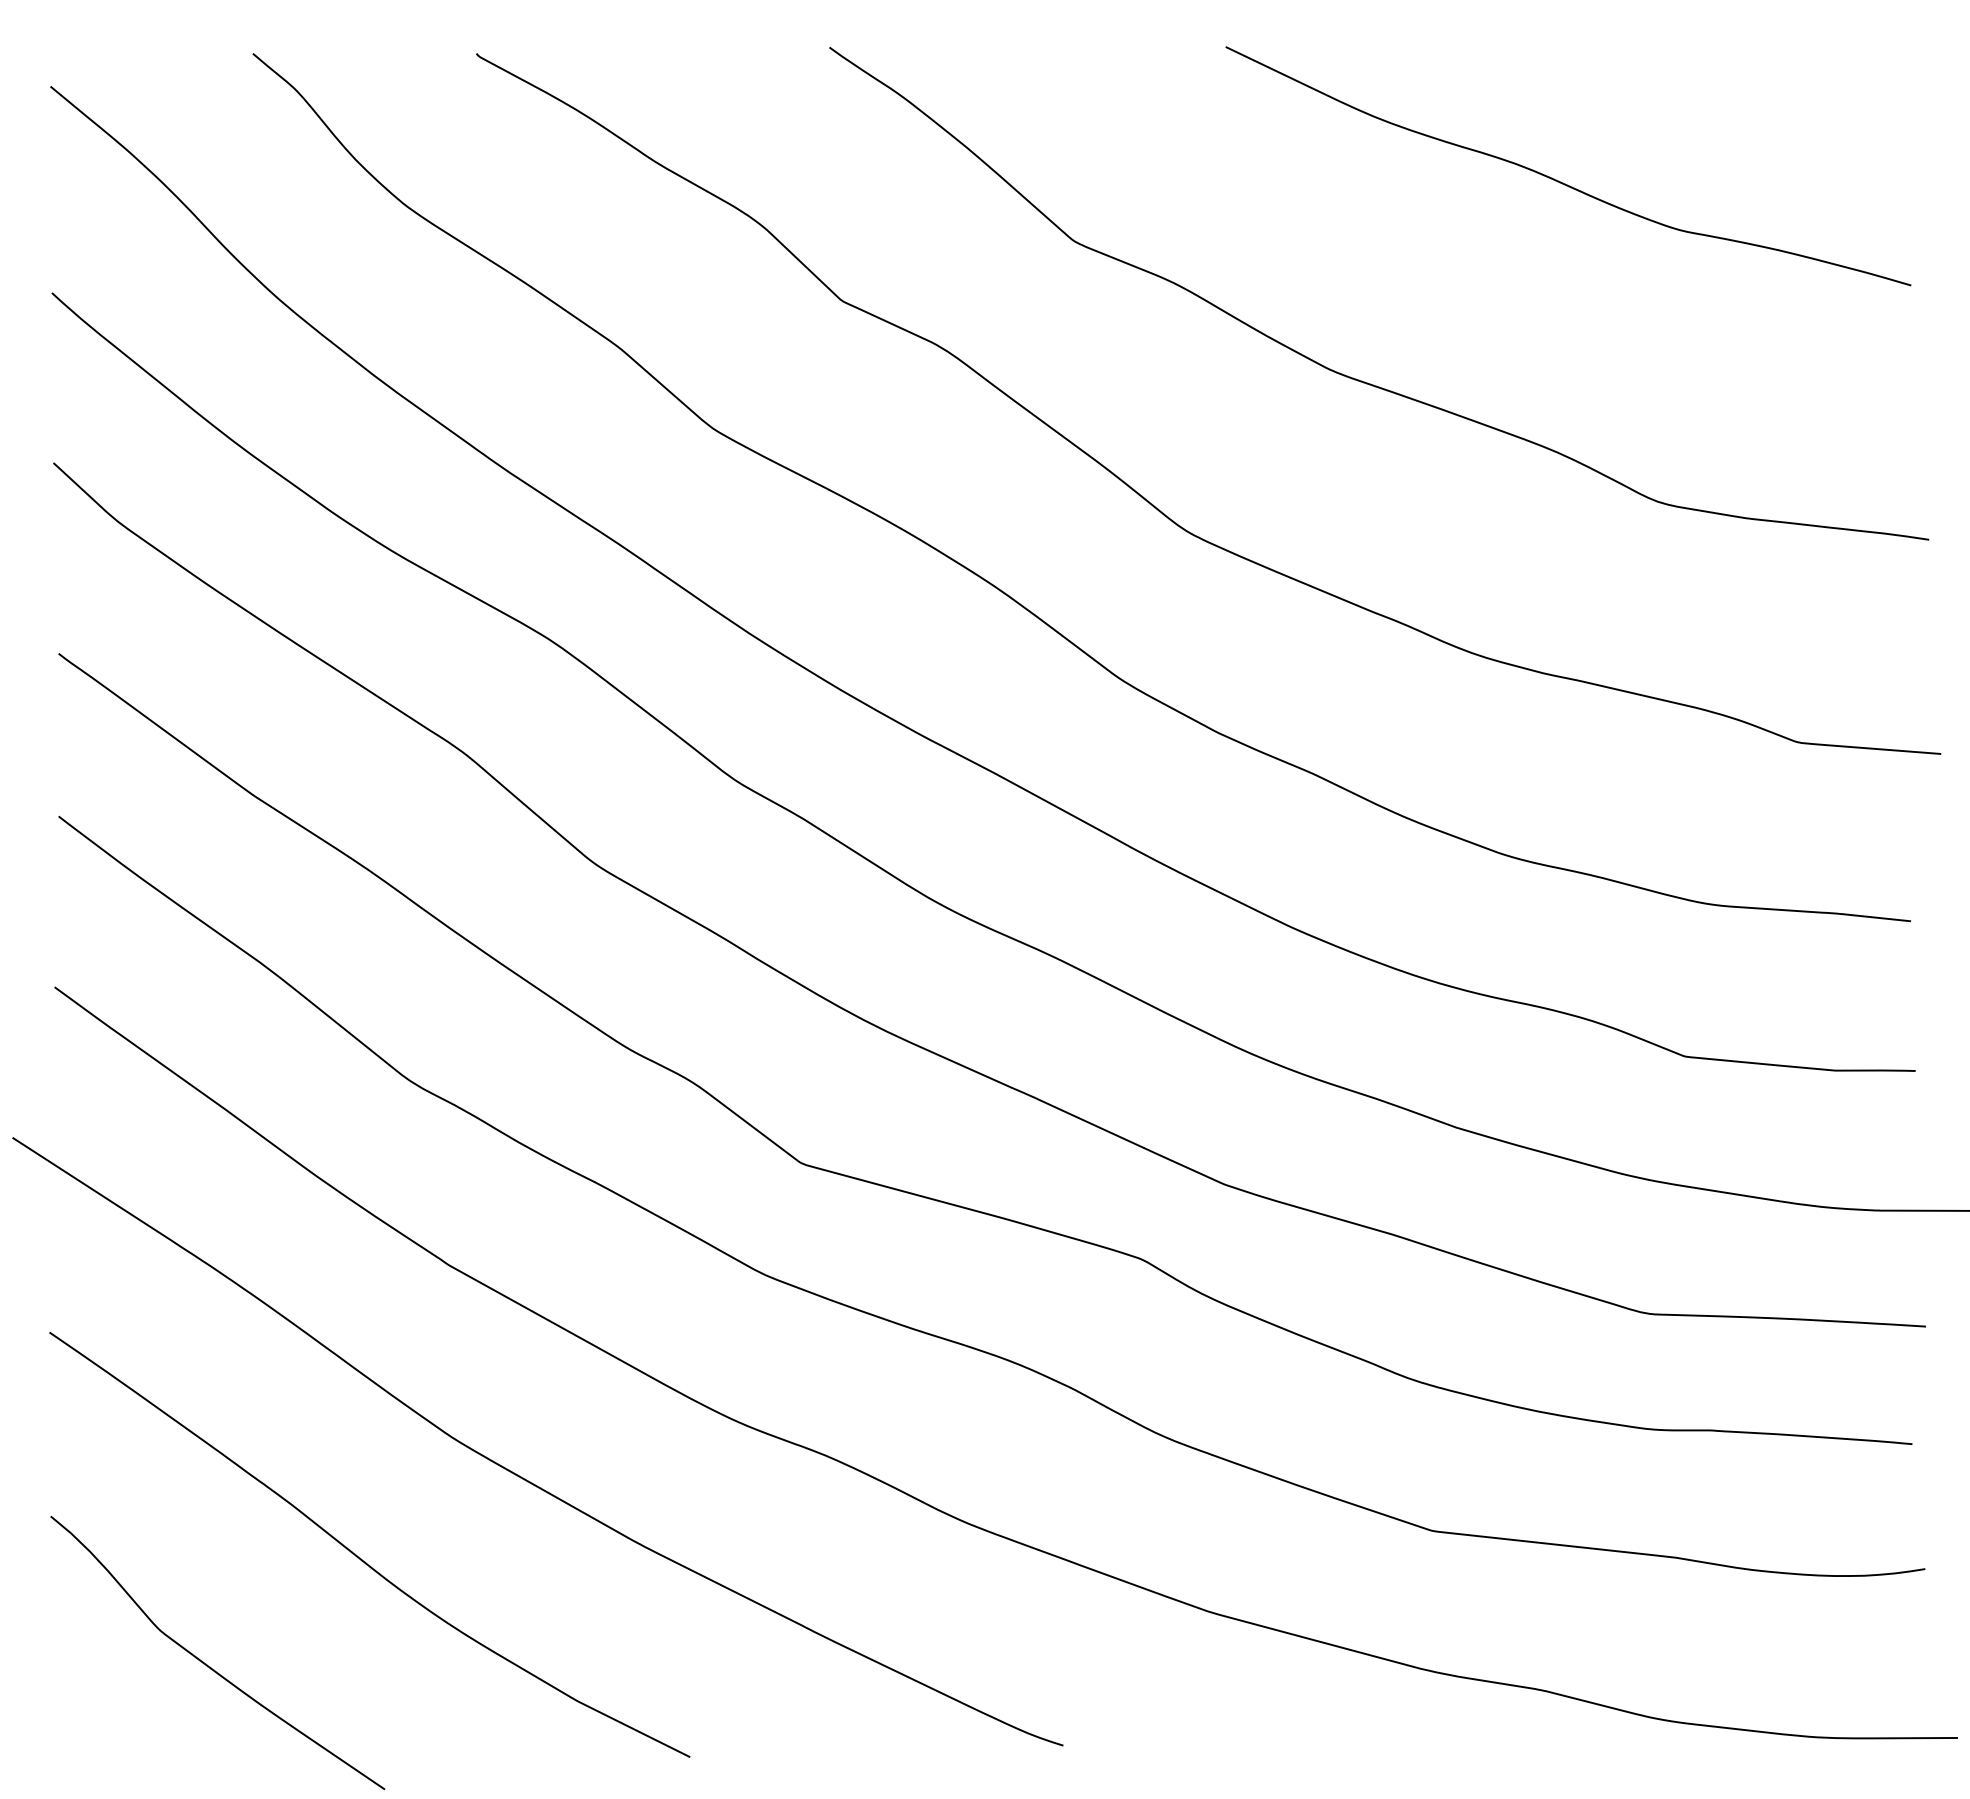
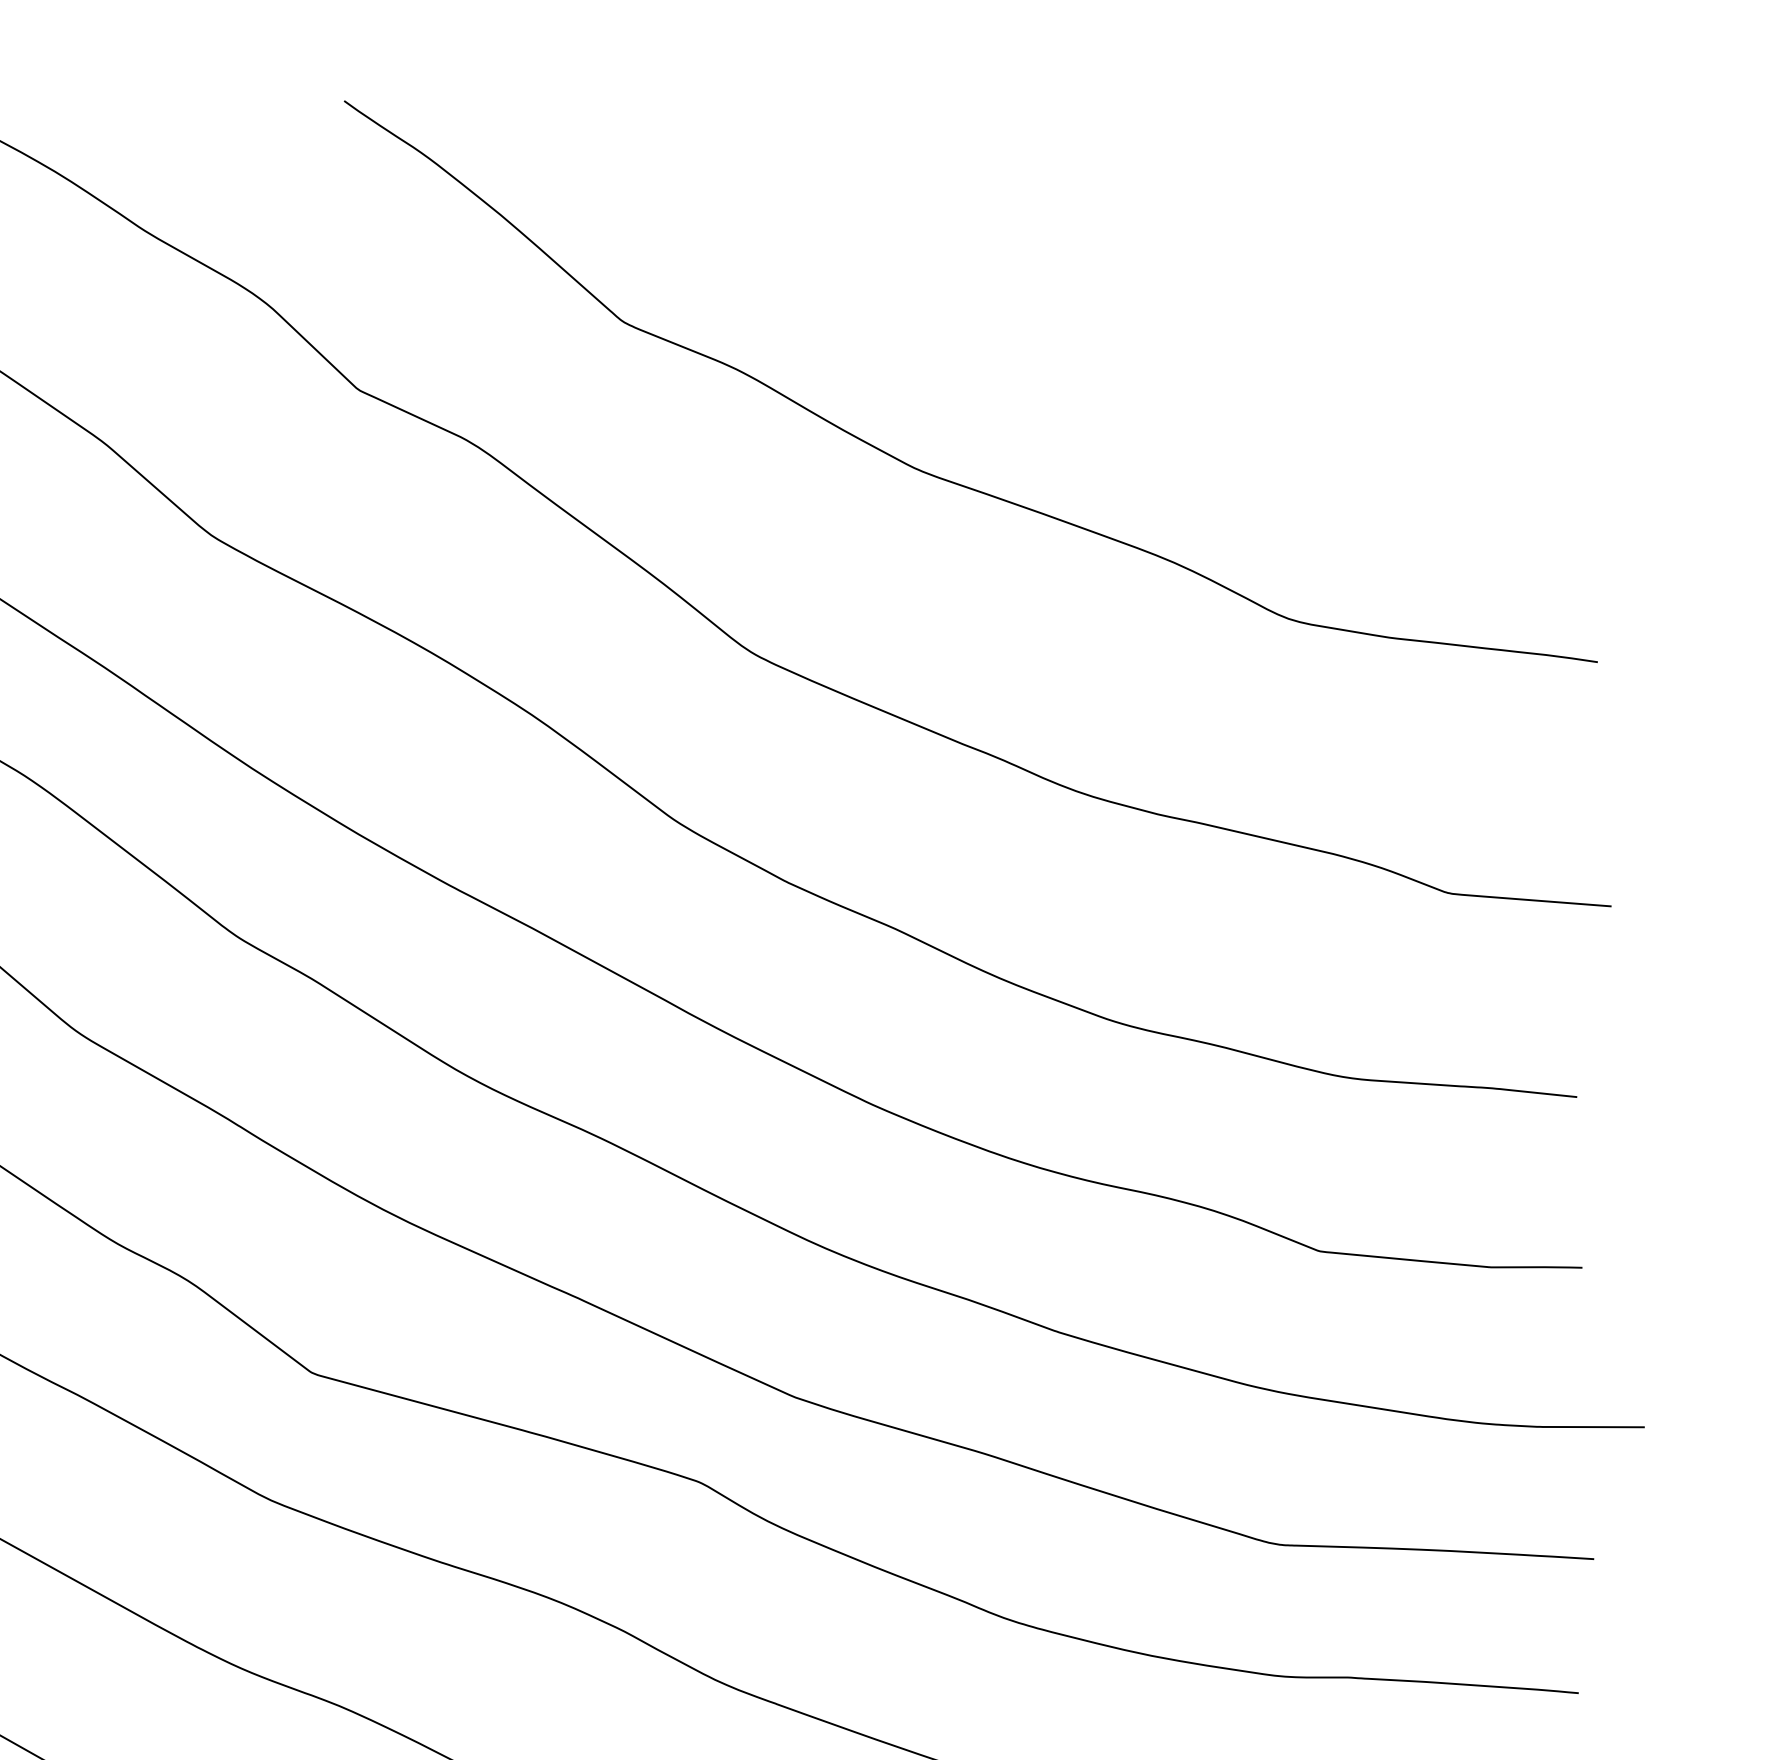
curve: (1563, 182) -> (1180, 254), removed

